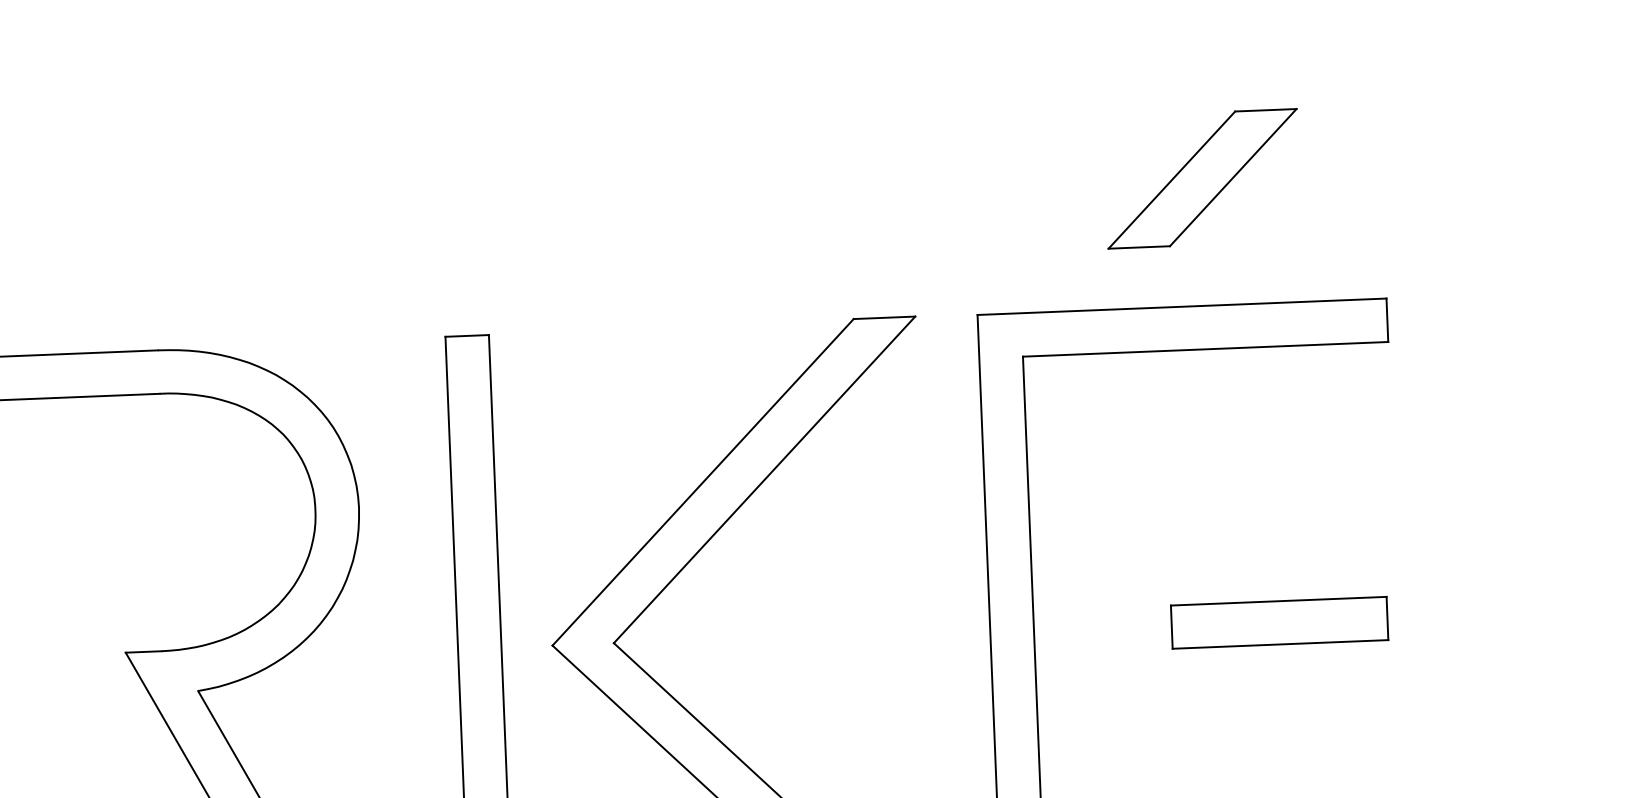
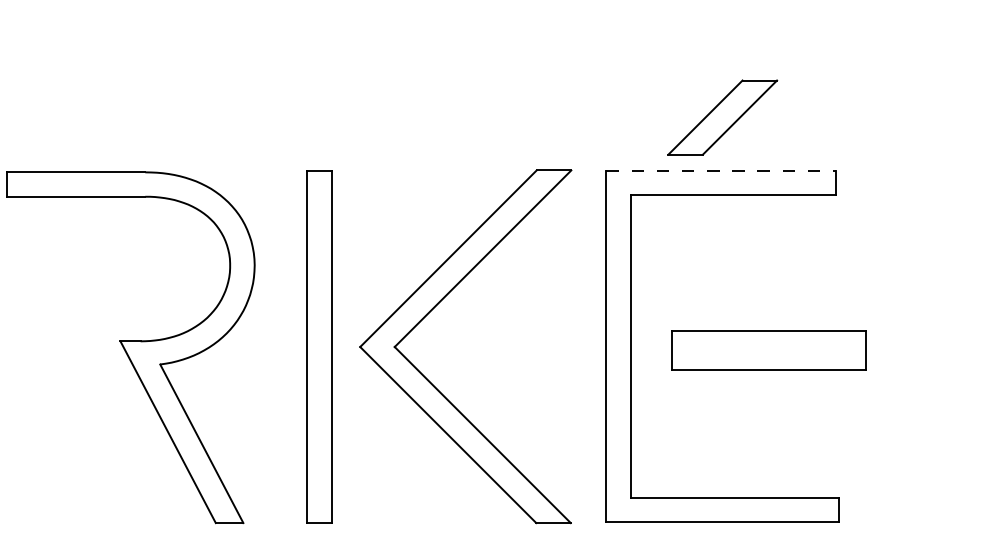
part: (1202, 178) -> (722, 117), moved
line: (1182, 305) -> (721, 170), solid -> dashed
part: (1278, 622) -> (768, 350), size x1.6

